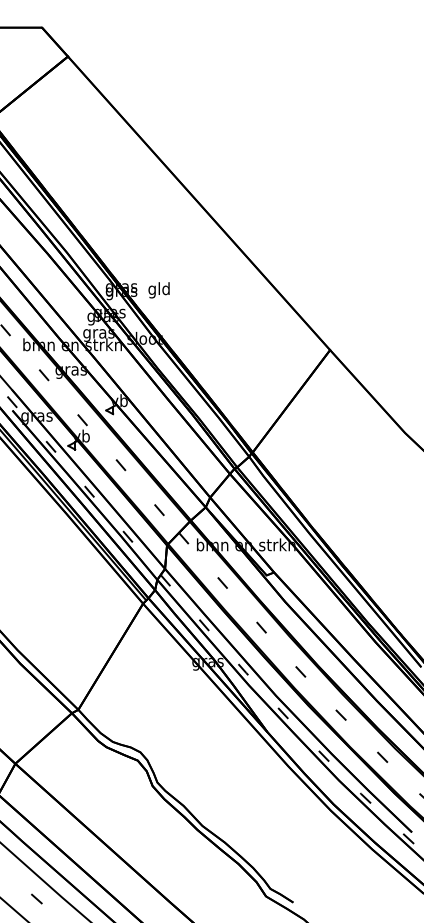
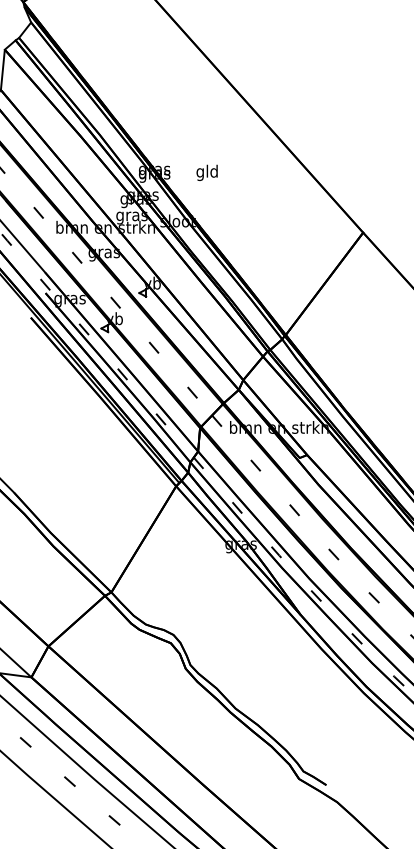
text: (158, 290) -> (206, 173), moved

